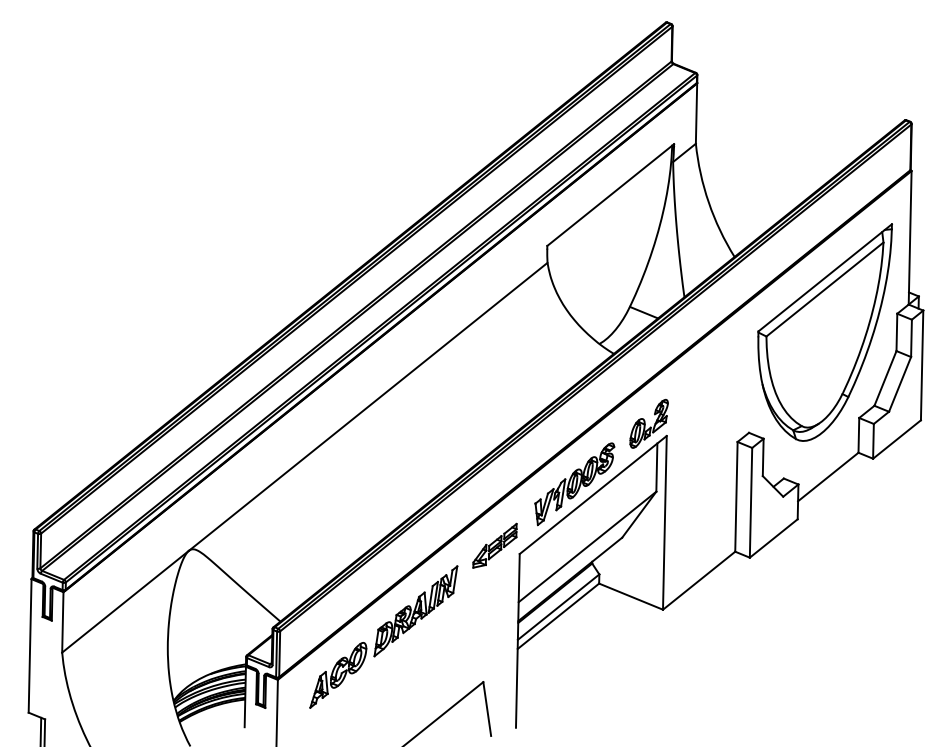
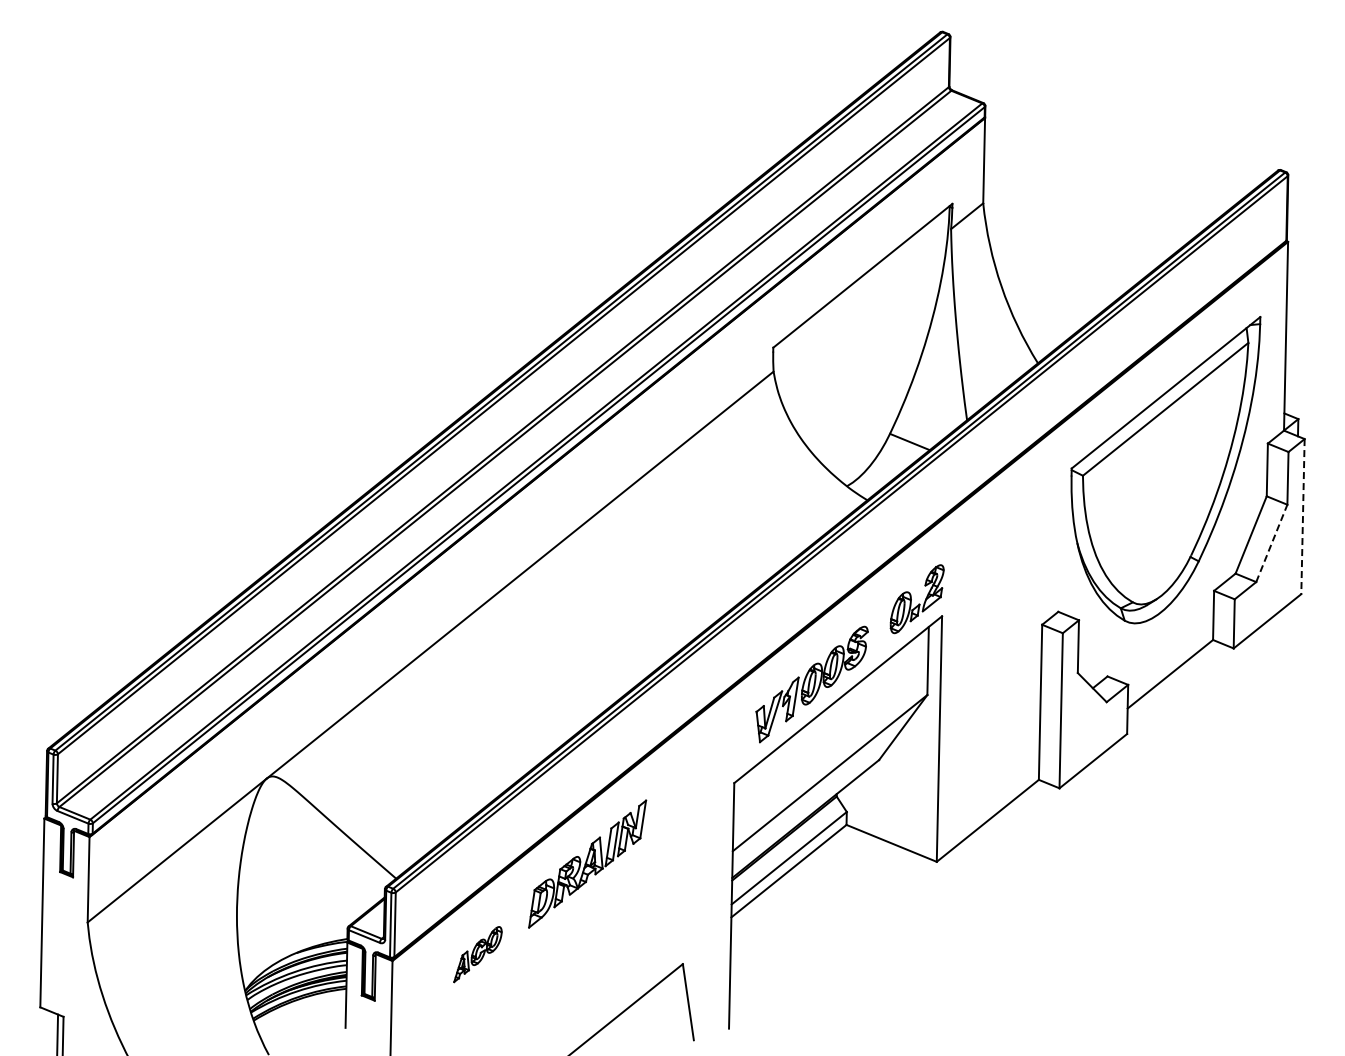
line: (921, 365) -> (1302, 516), solid -> dashed
line: (899, 384) -> (1271, 543), solid -> dashed
part: (494, 545) -> (698, 771), removed
part: (338, 675) -> (477, 954), size x0.6

